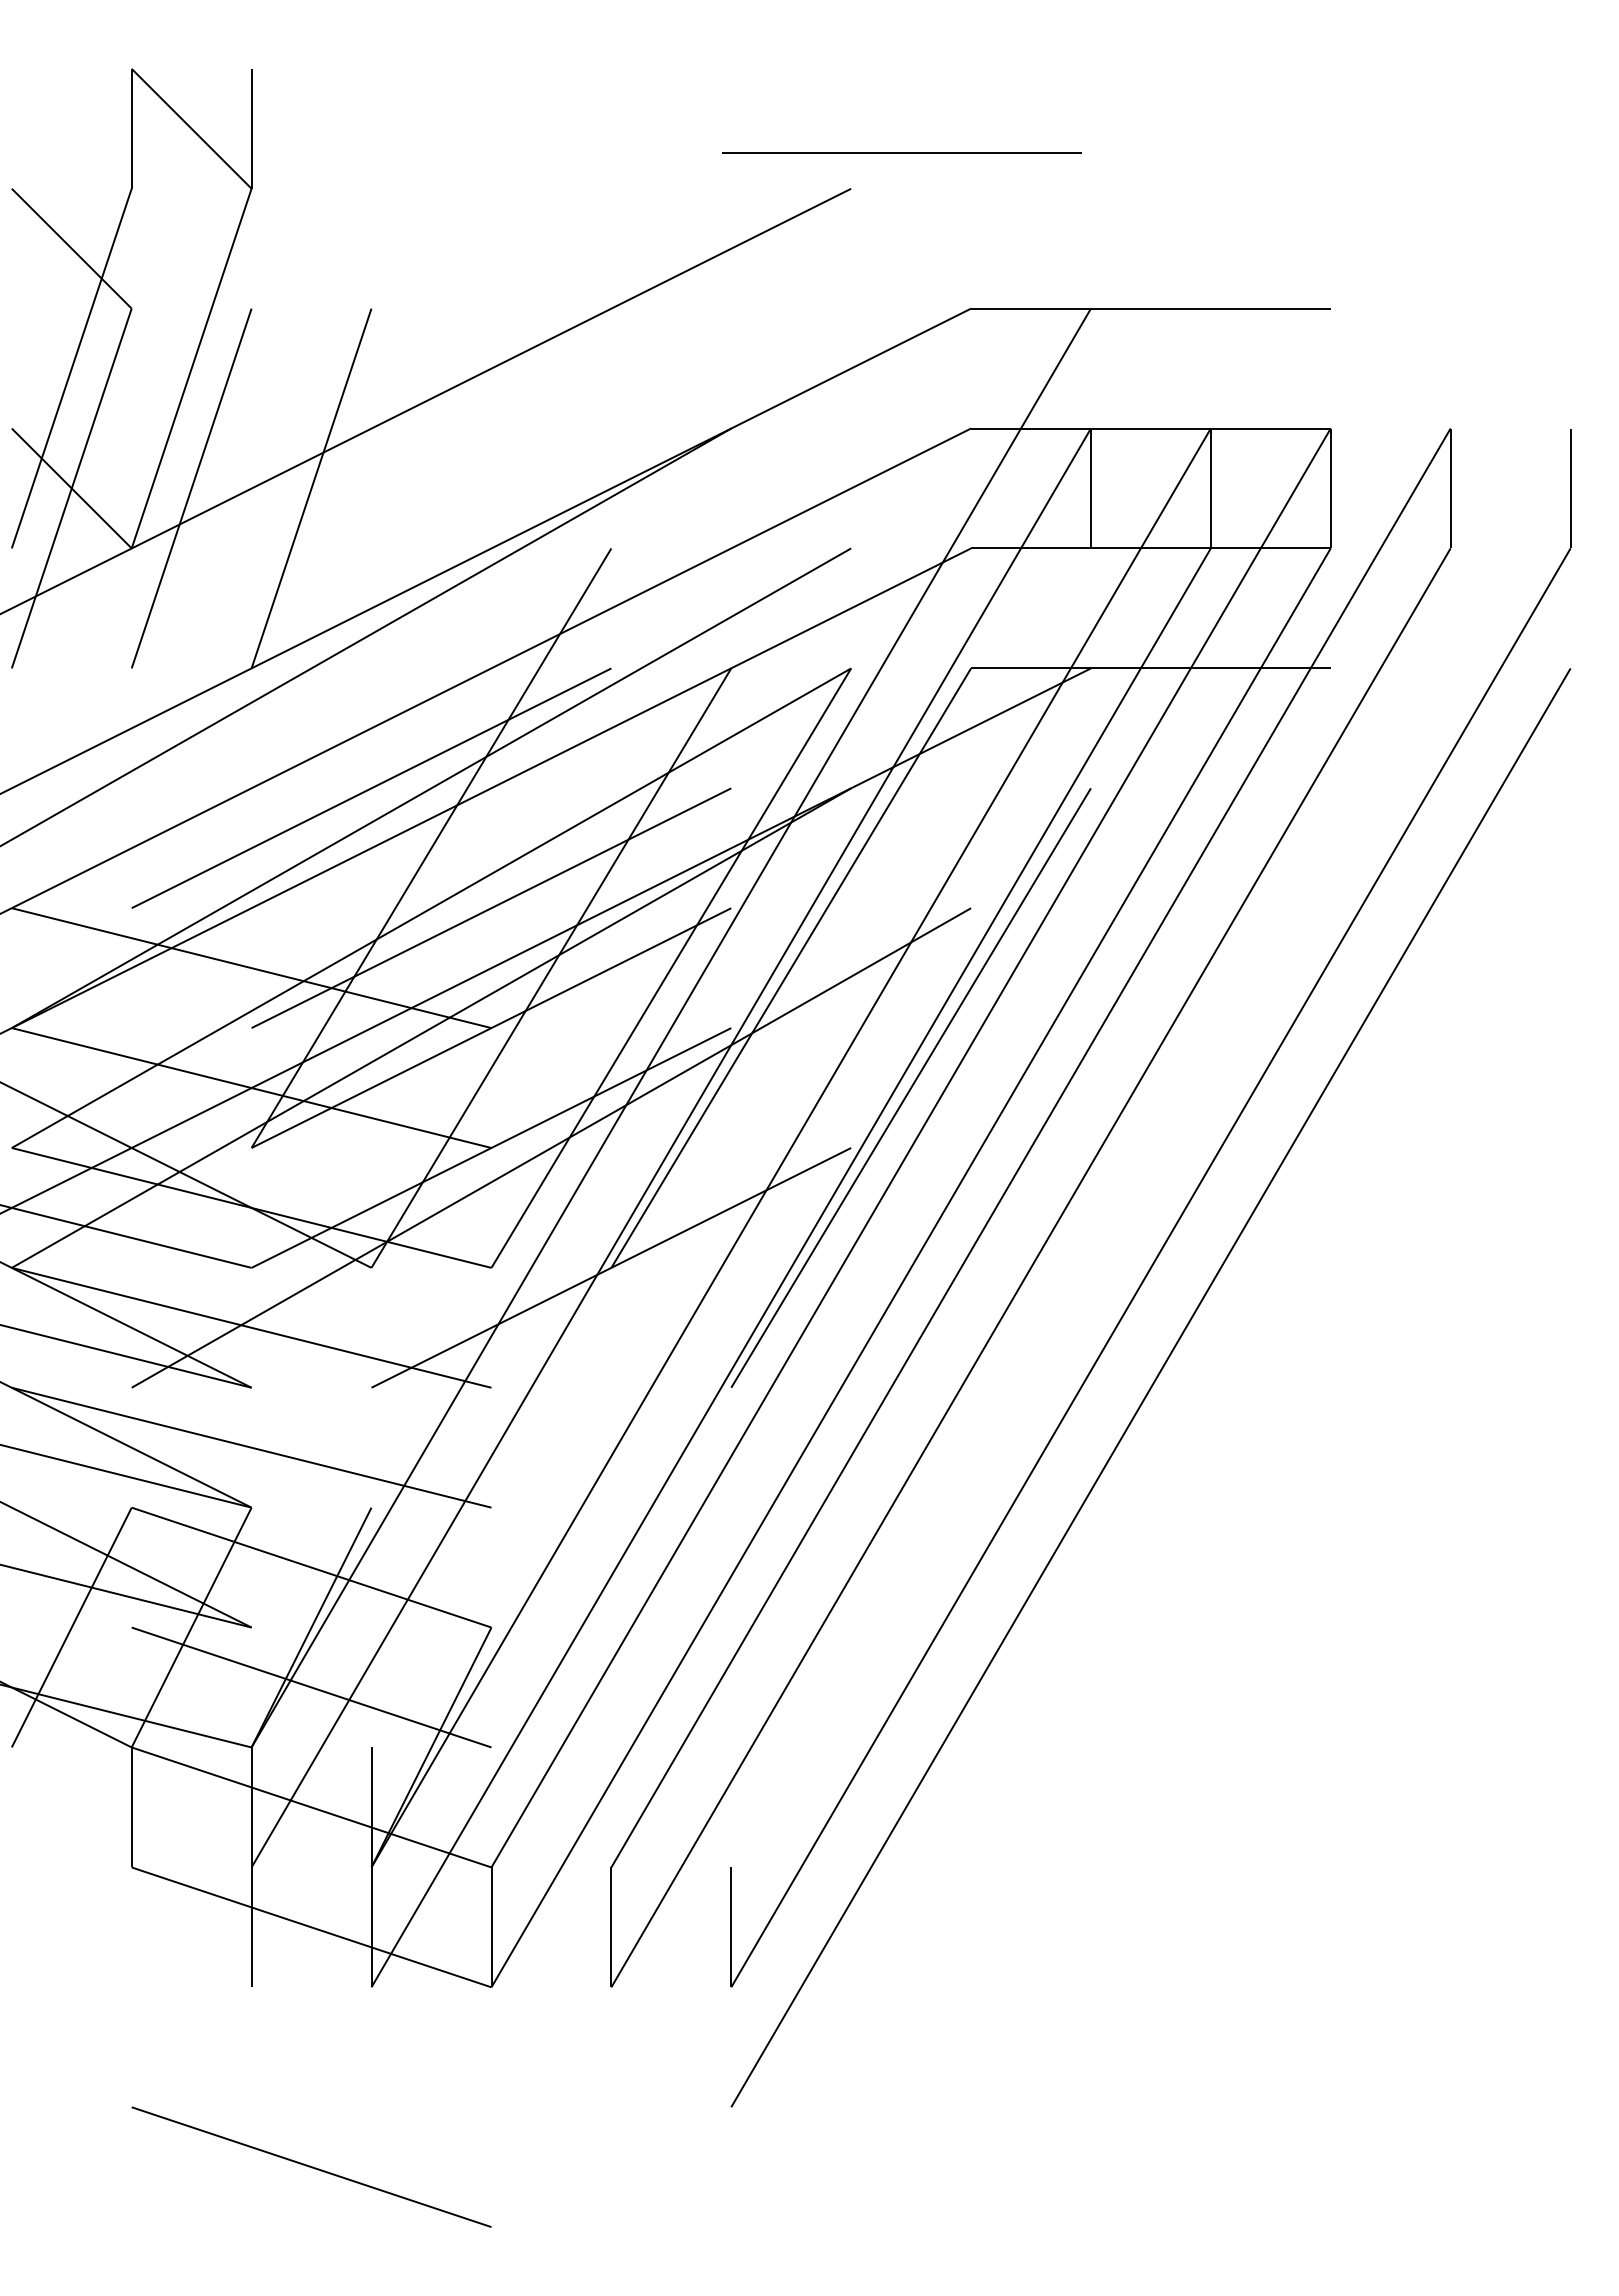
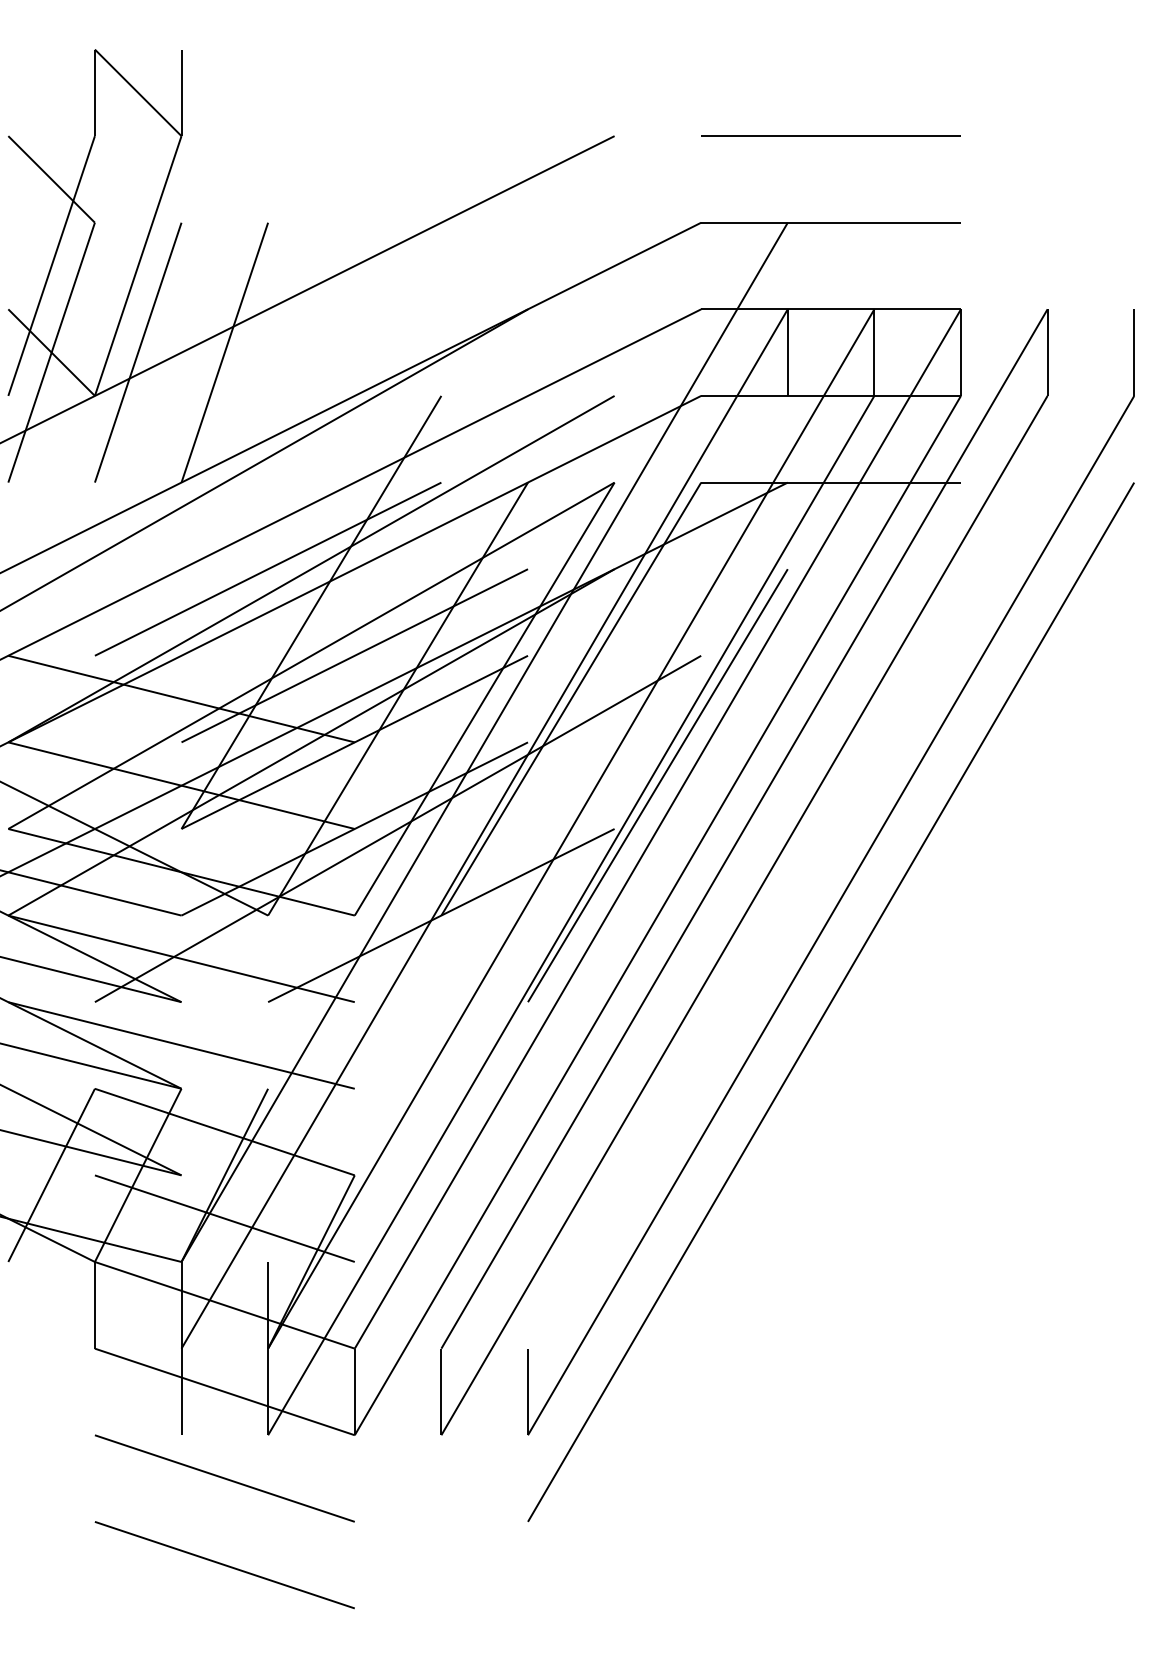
line: (901, 152) -> (830, 135), moved
line: (311, 2046) -> (224, 1477), added

